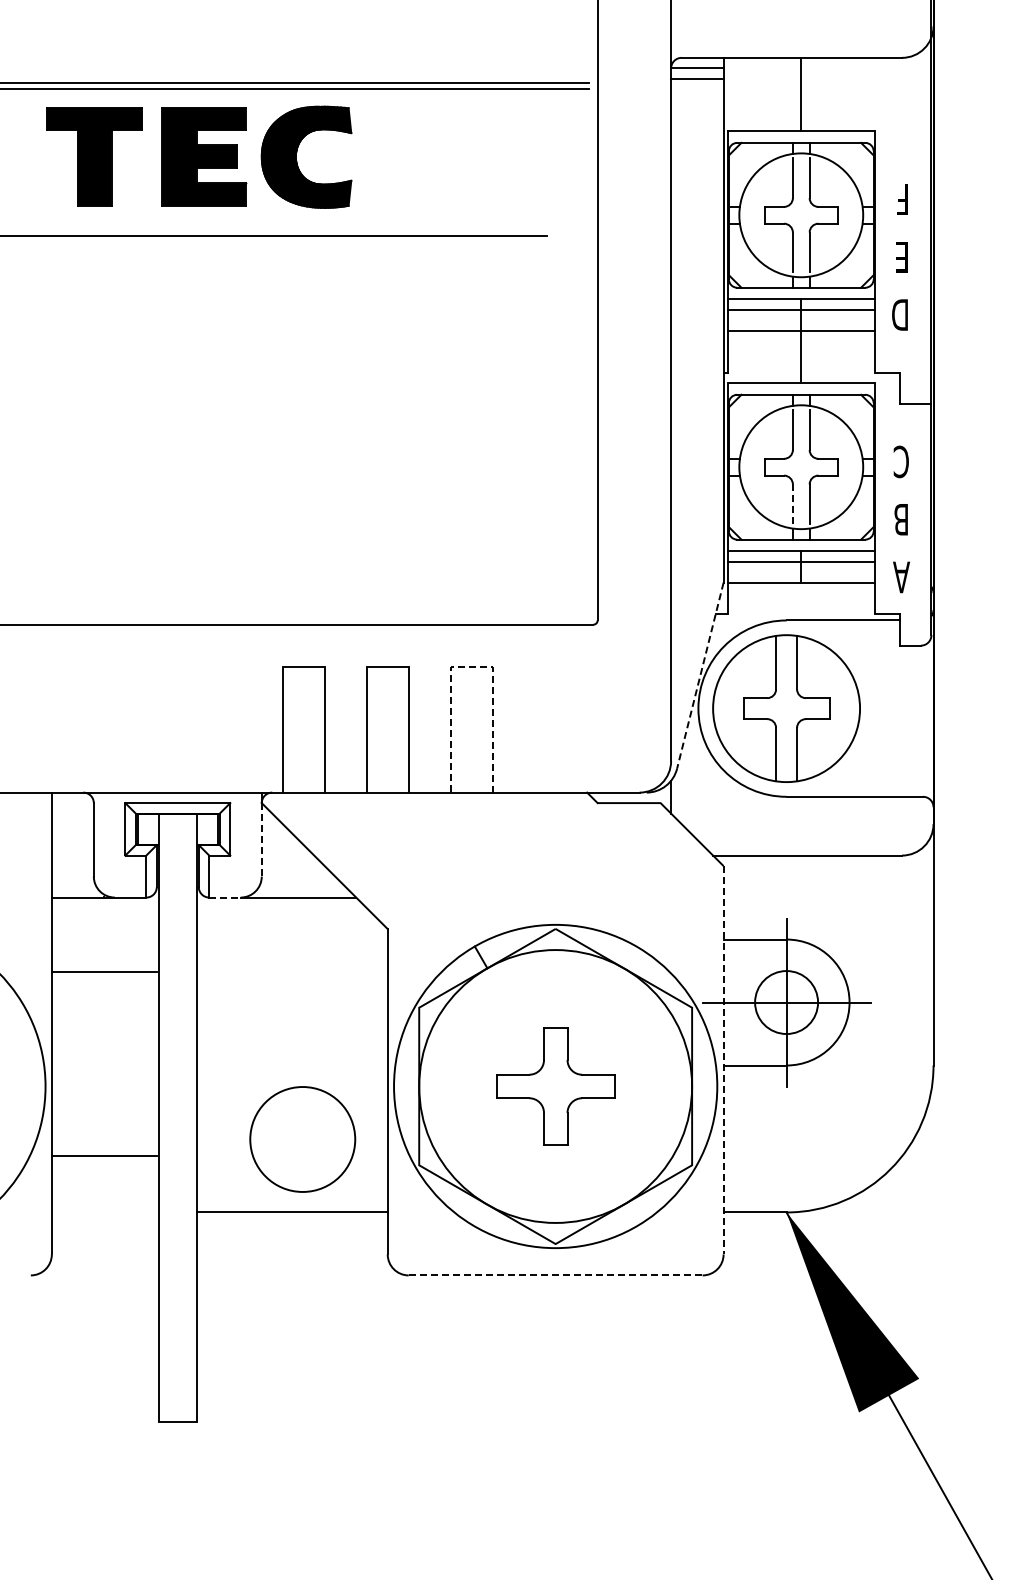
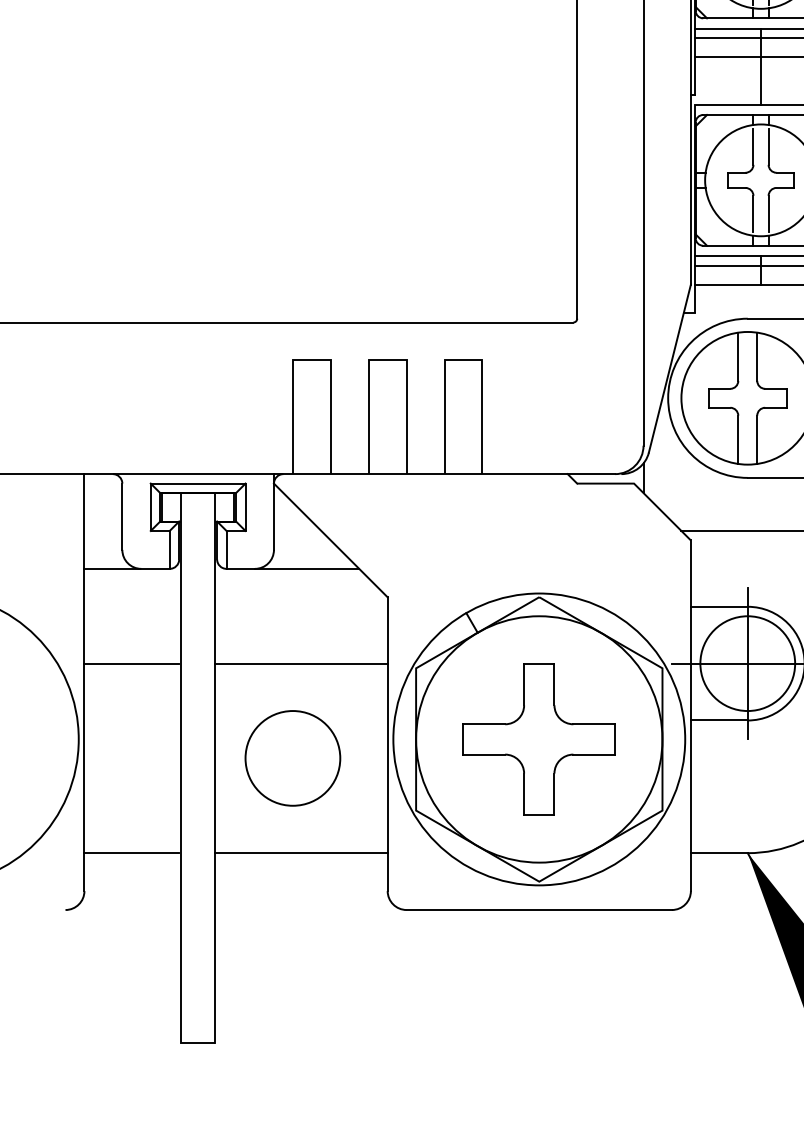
line: (792, 504) -> (753, 214), dashed -> solid
line: (471, 666) -> (463, 360), dashed -> solid
line: (700, 675) -> (670, 368), dashed -> solid
line: (261, 839) -> (273, 516), dashed -> solid
line: (225, 897) -> (241, 568), dashed -> solid
line: (103, 971) -> (131, 663), moved
line: (291, 1002) -> (300, 663), added
circle: (786, 1002) -> (747, 663), size x1.67
line: (723, 1060) -> (690, 715), dashed -> solid
part: (555, 1086) -> (539, 739), size x1.43
circle: (302, 1139) -> (292, 758), moved
line: (103, 1156) -> (131, 853), moved
line: (555, 1275) -> (539, 910), dashed -> solid

